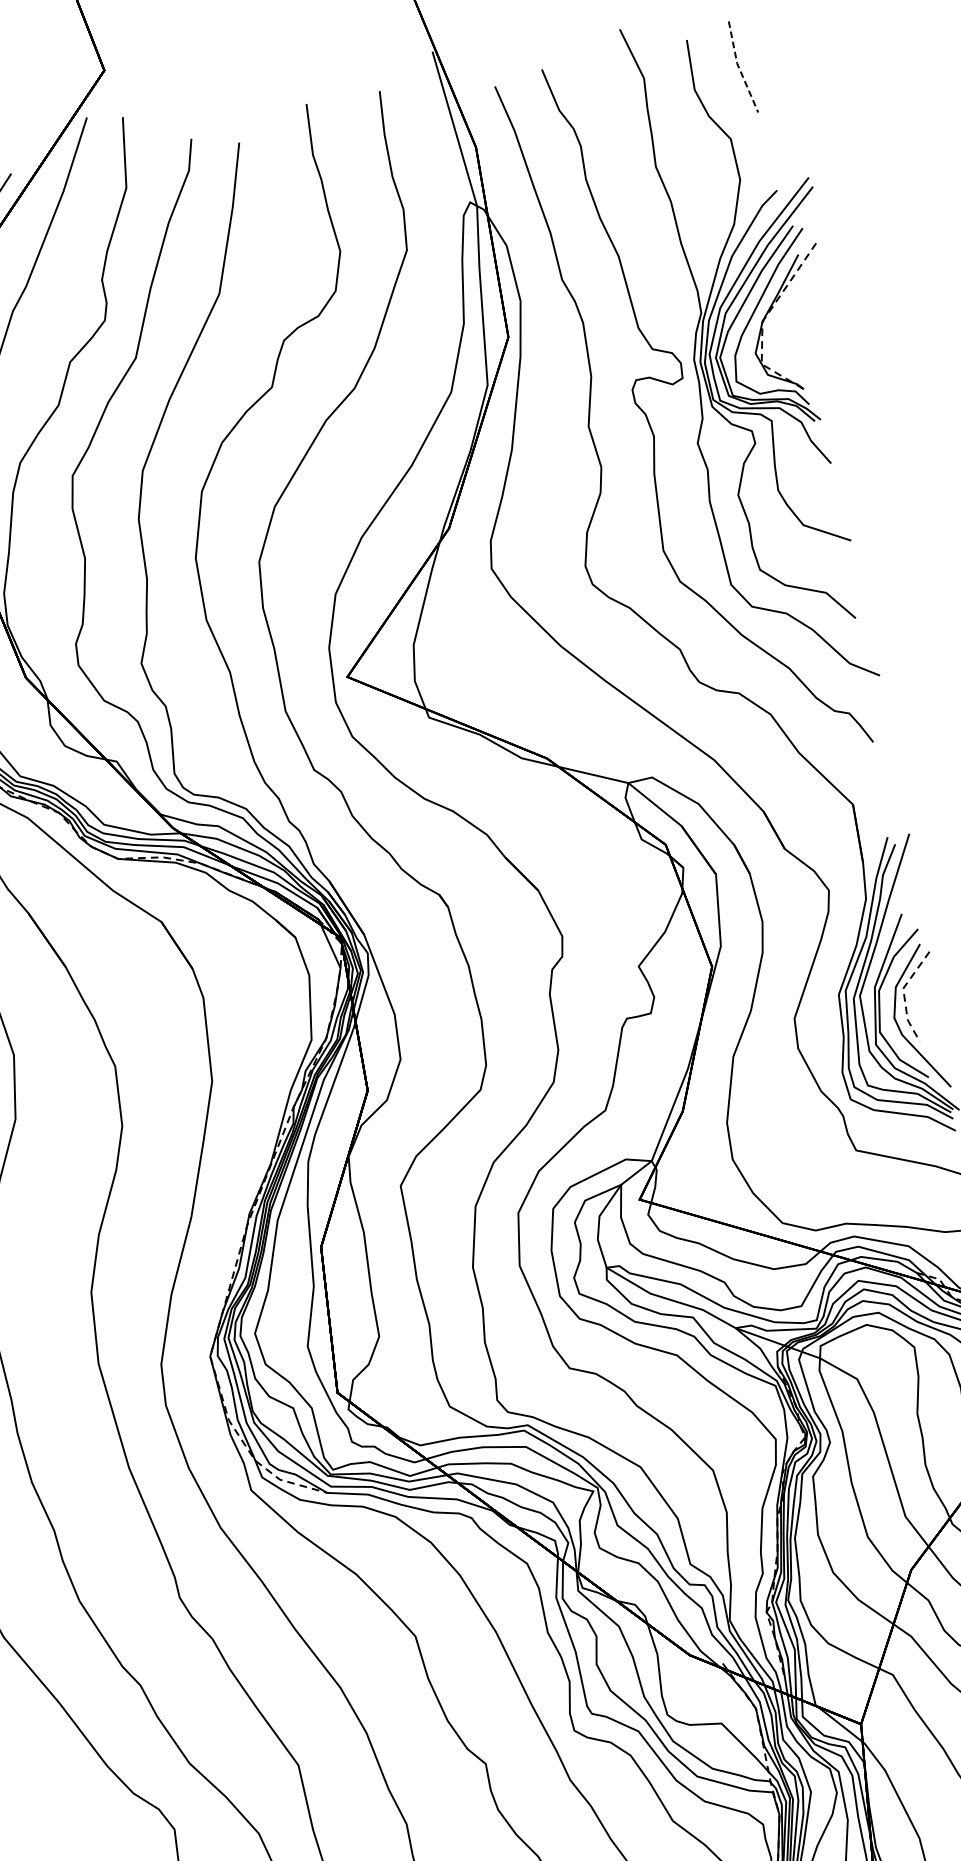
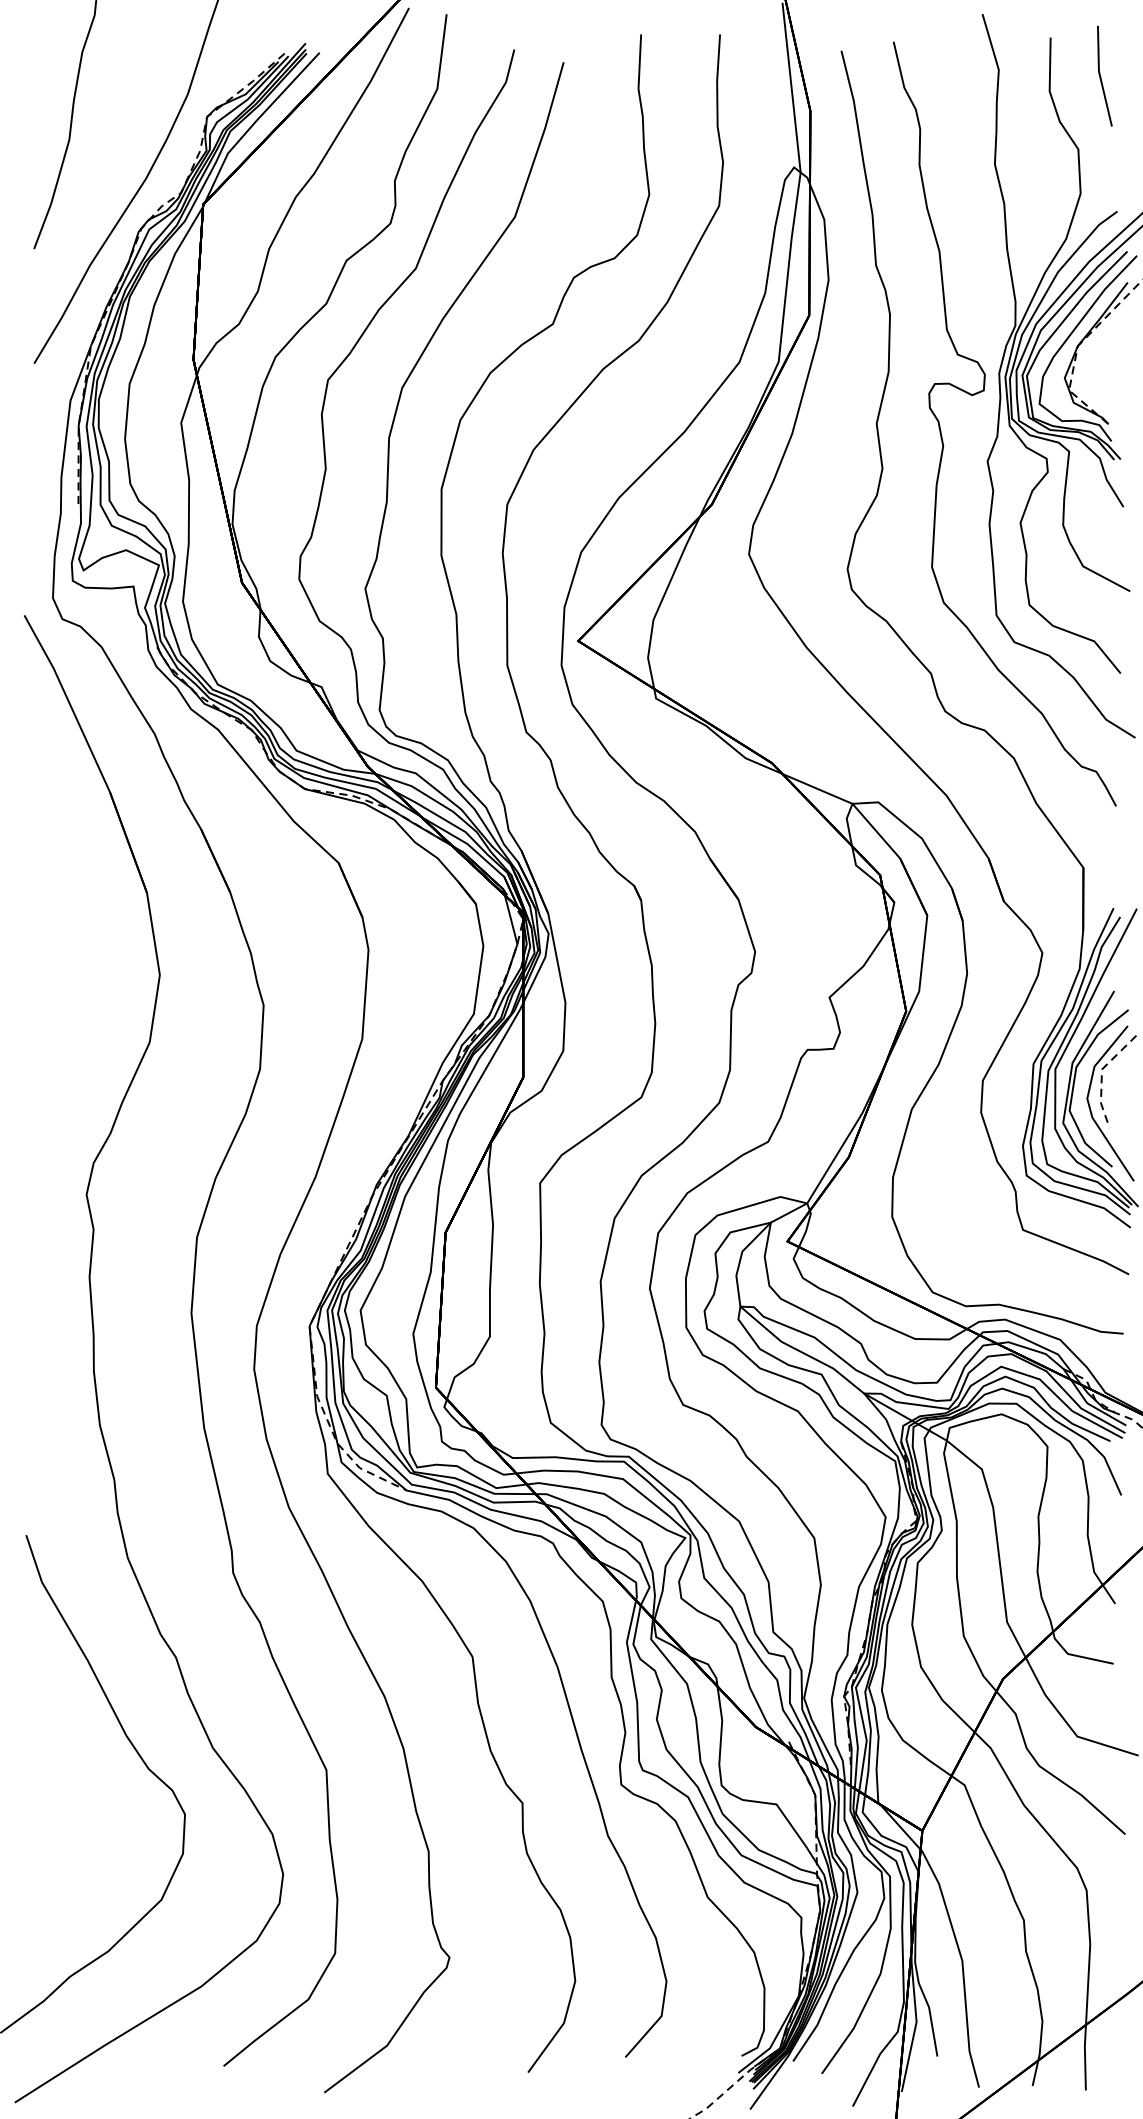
line: (739, 67) -> (1100, 76), dashed -> solid

